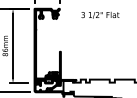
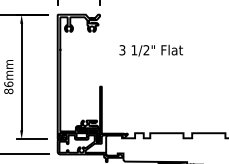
text: (100, 15) -> (151, 51), moved

